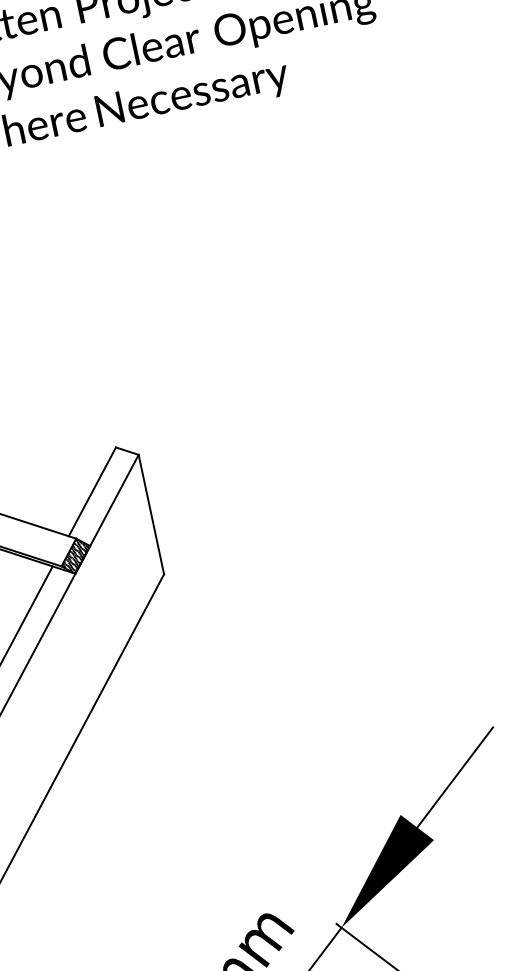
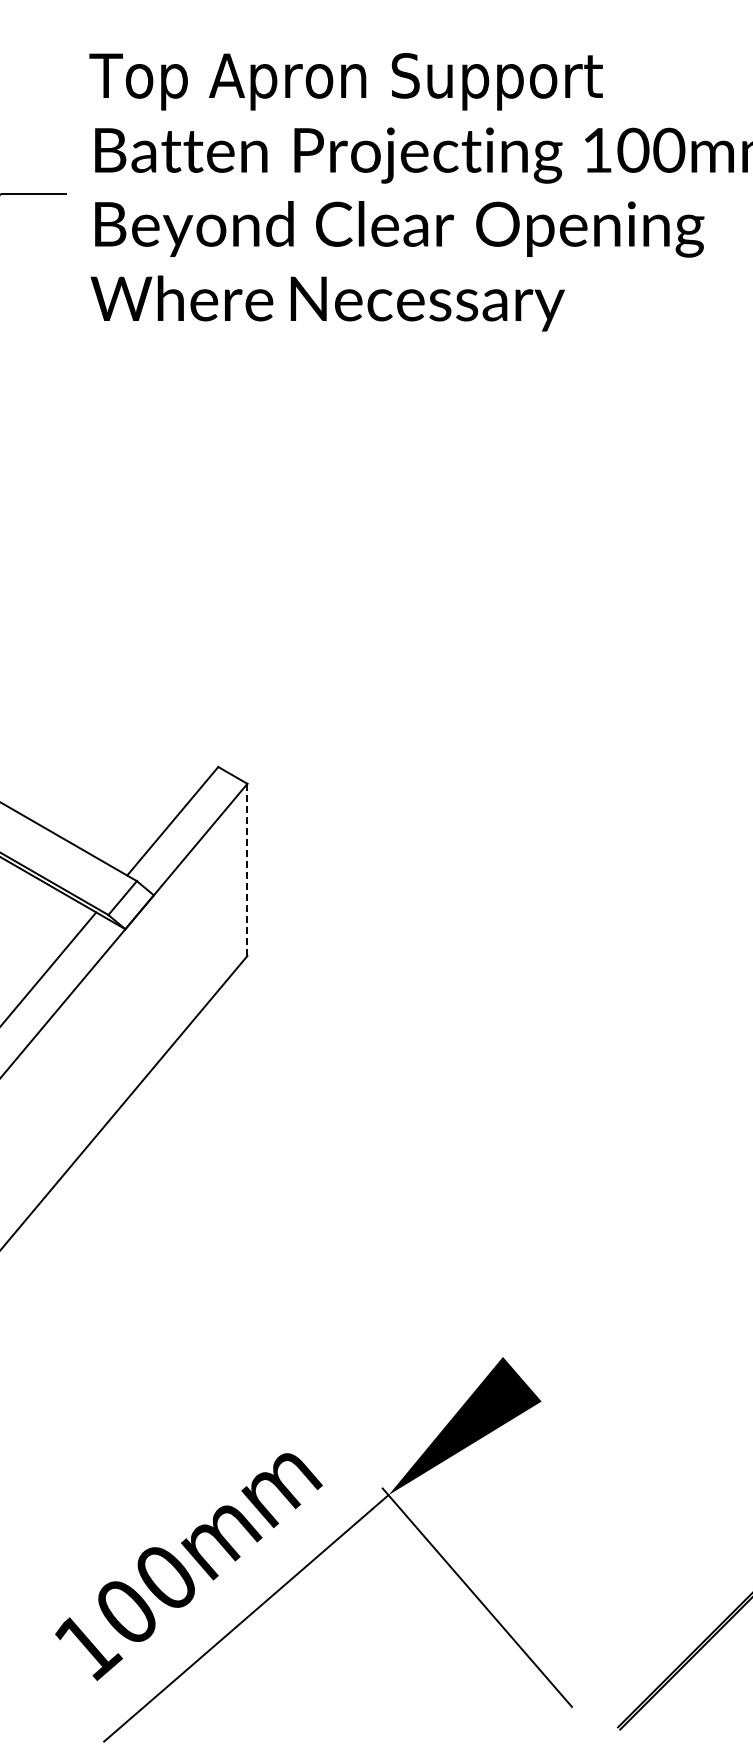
line: (151, 514) -> (247, 869), solid -> dashed
hatch: (75, 555) -> (131, 903), removed
line: (455, 777) -> (589, 1321), removed

